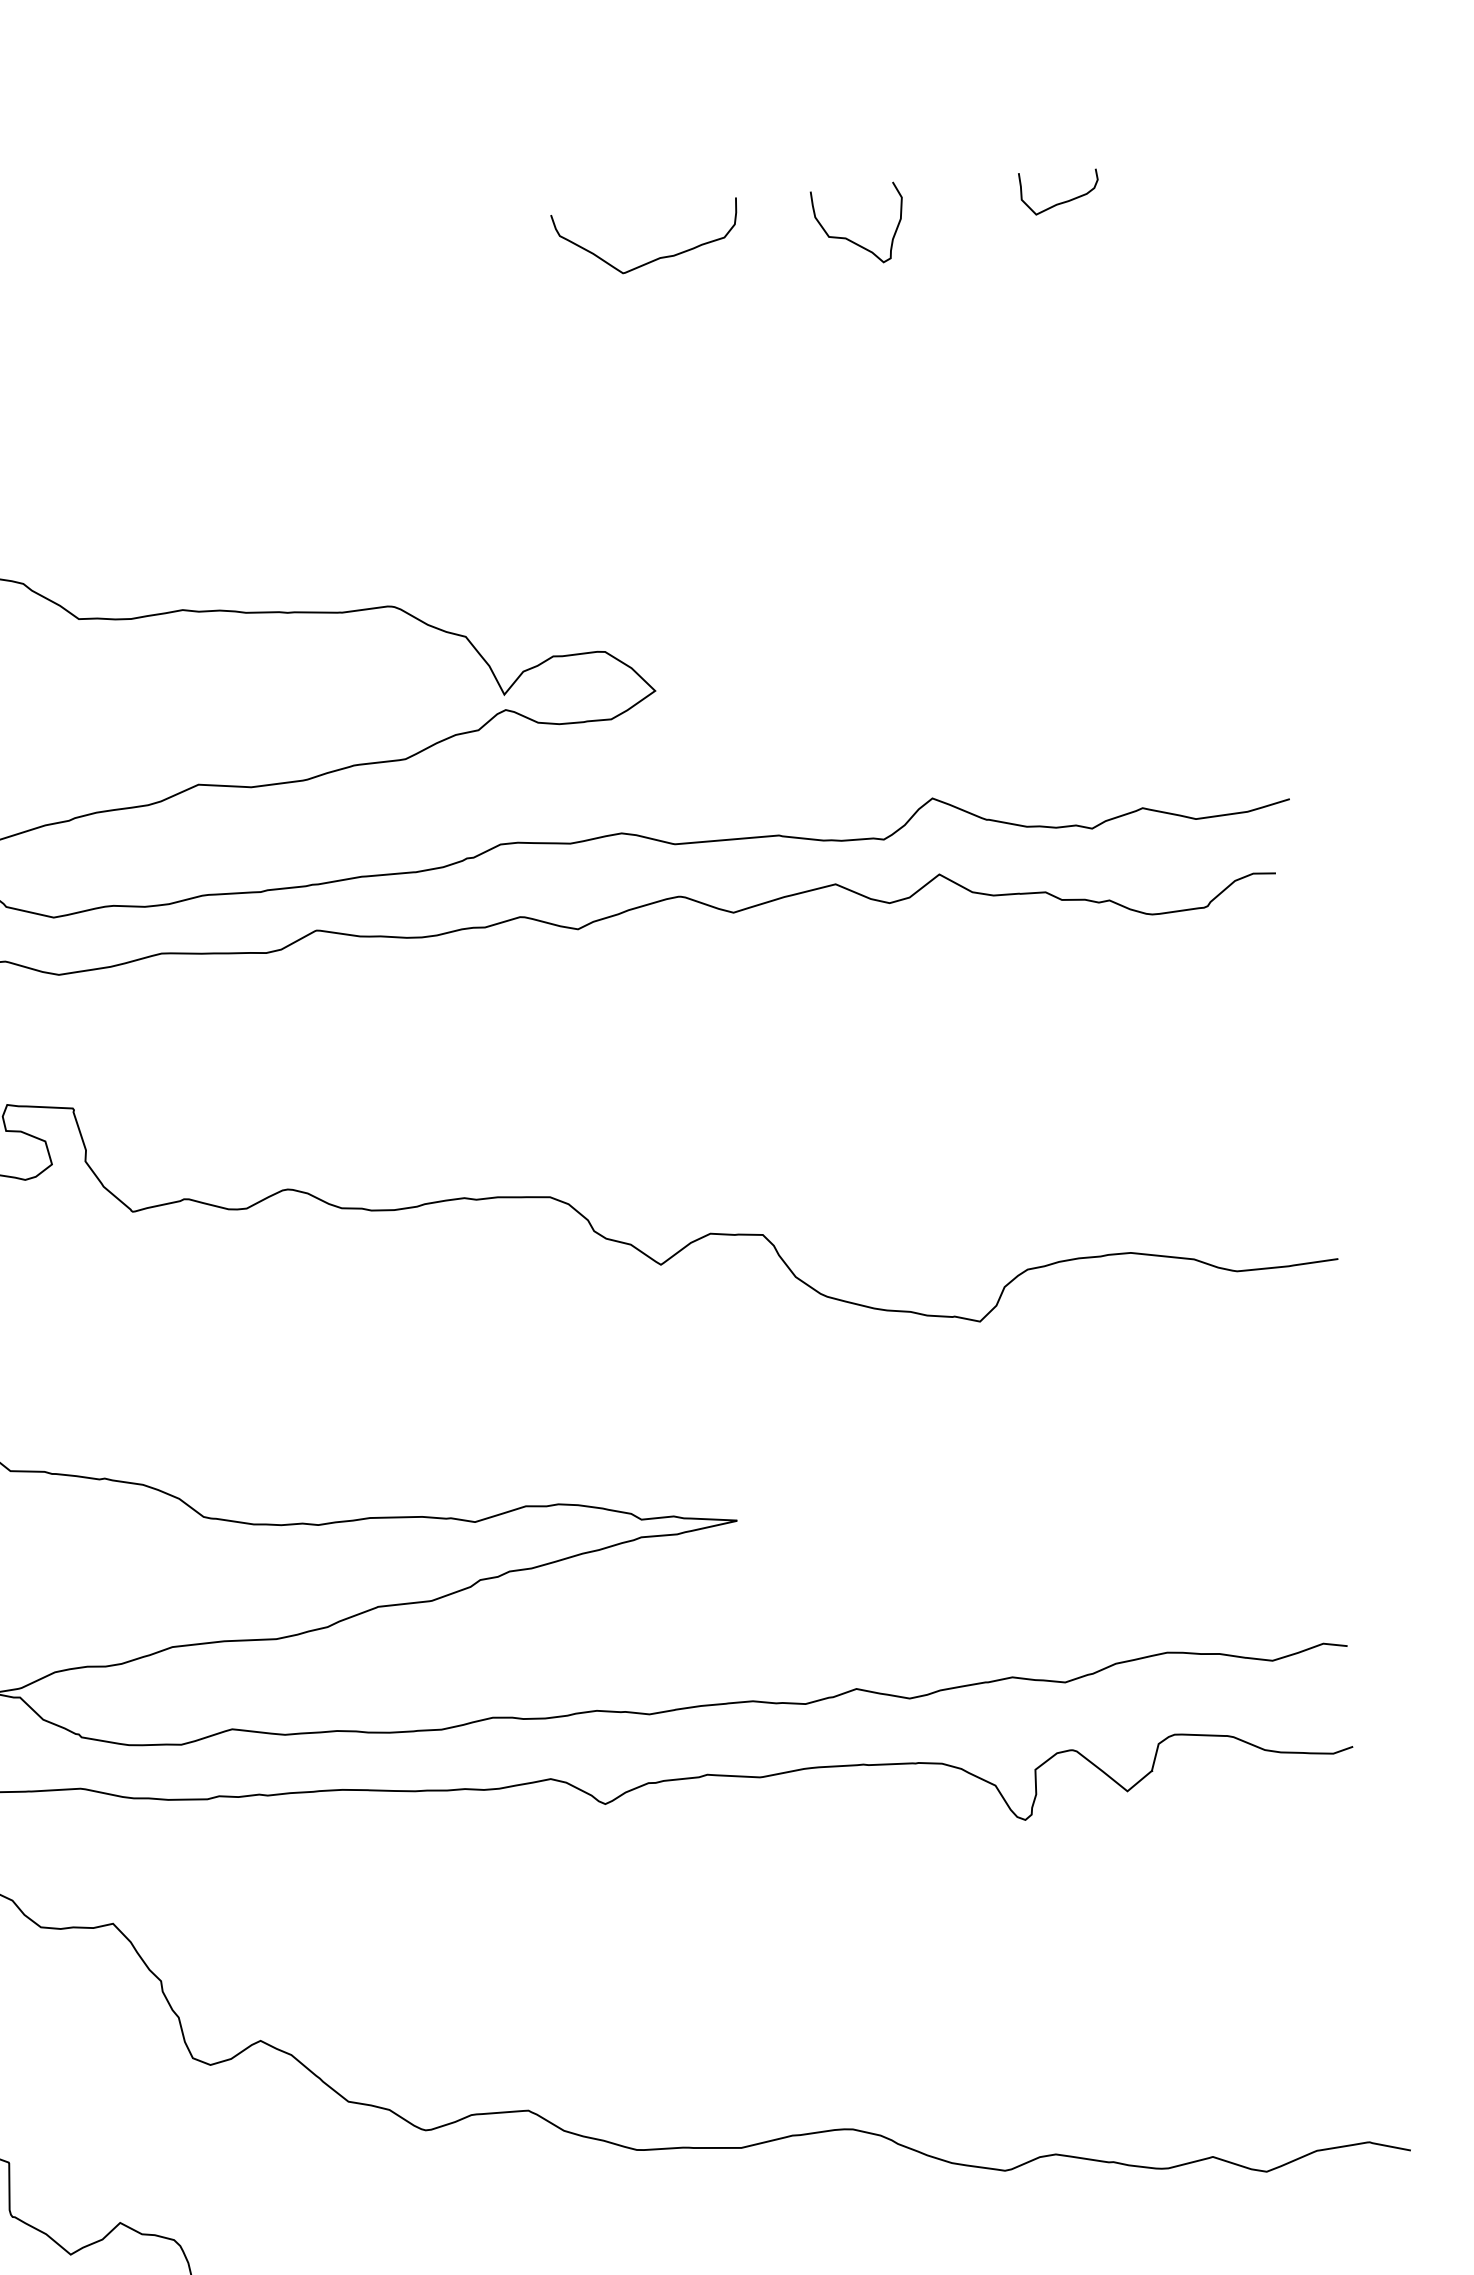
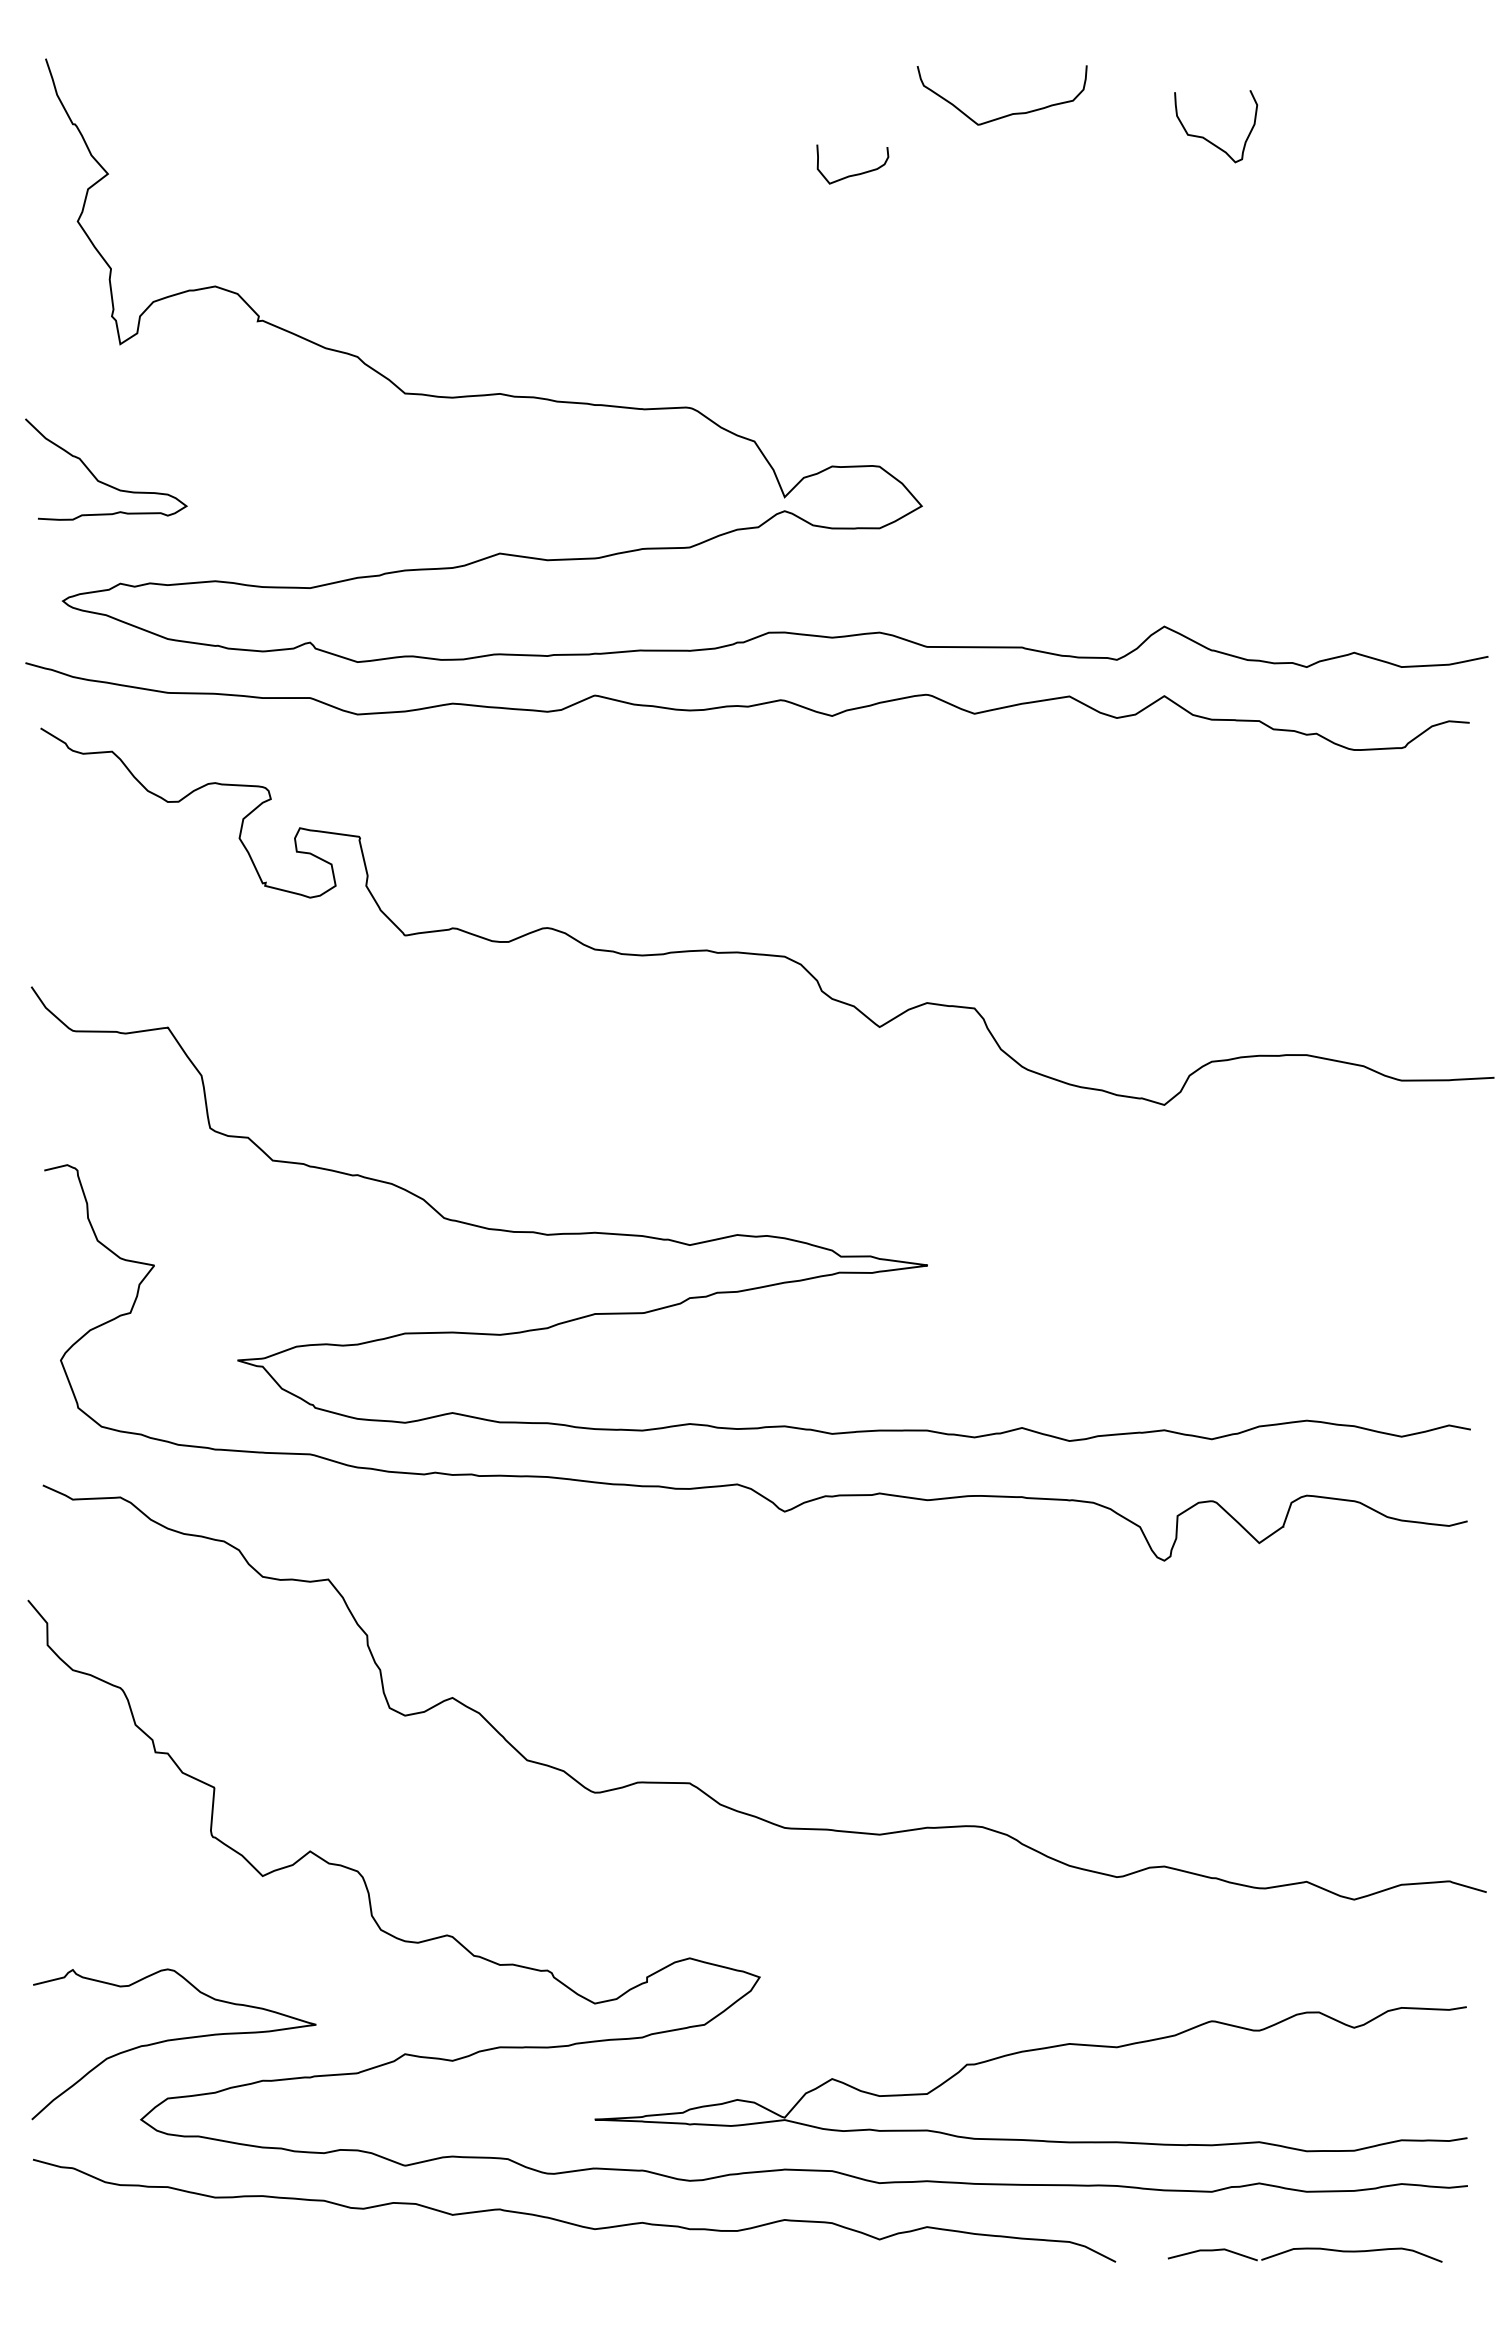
curve: (1064, 200) -> (856, 173), moved
curve: (849, 239) -> (1206, 138), moved
curve: (654, 259) -> (1007, 114), moved

